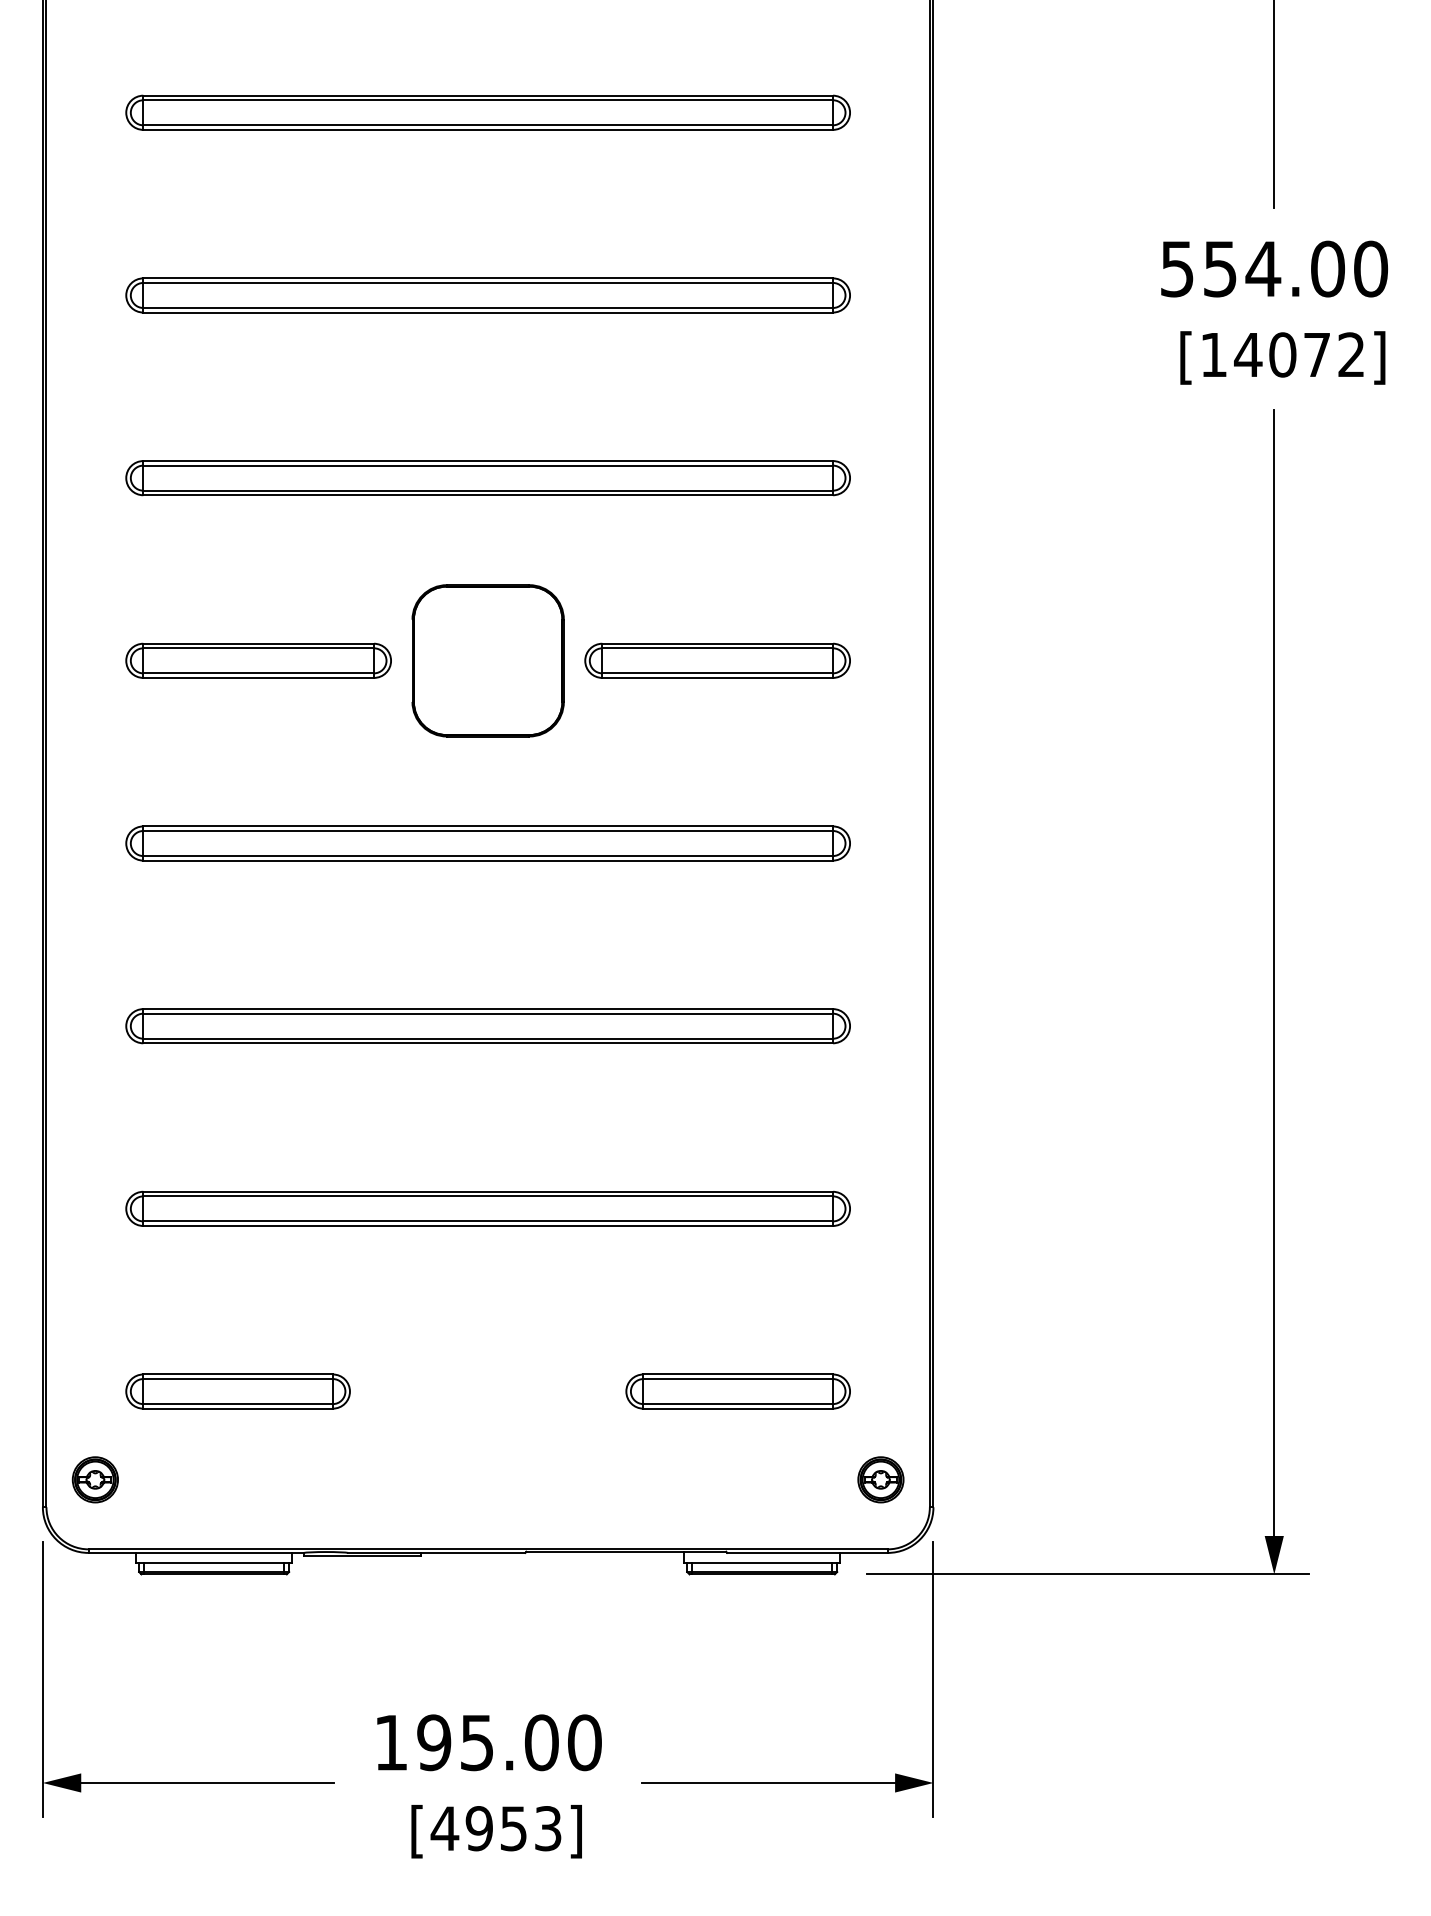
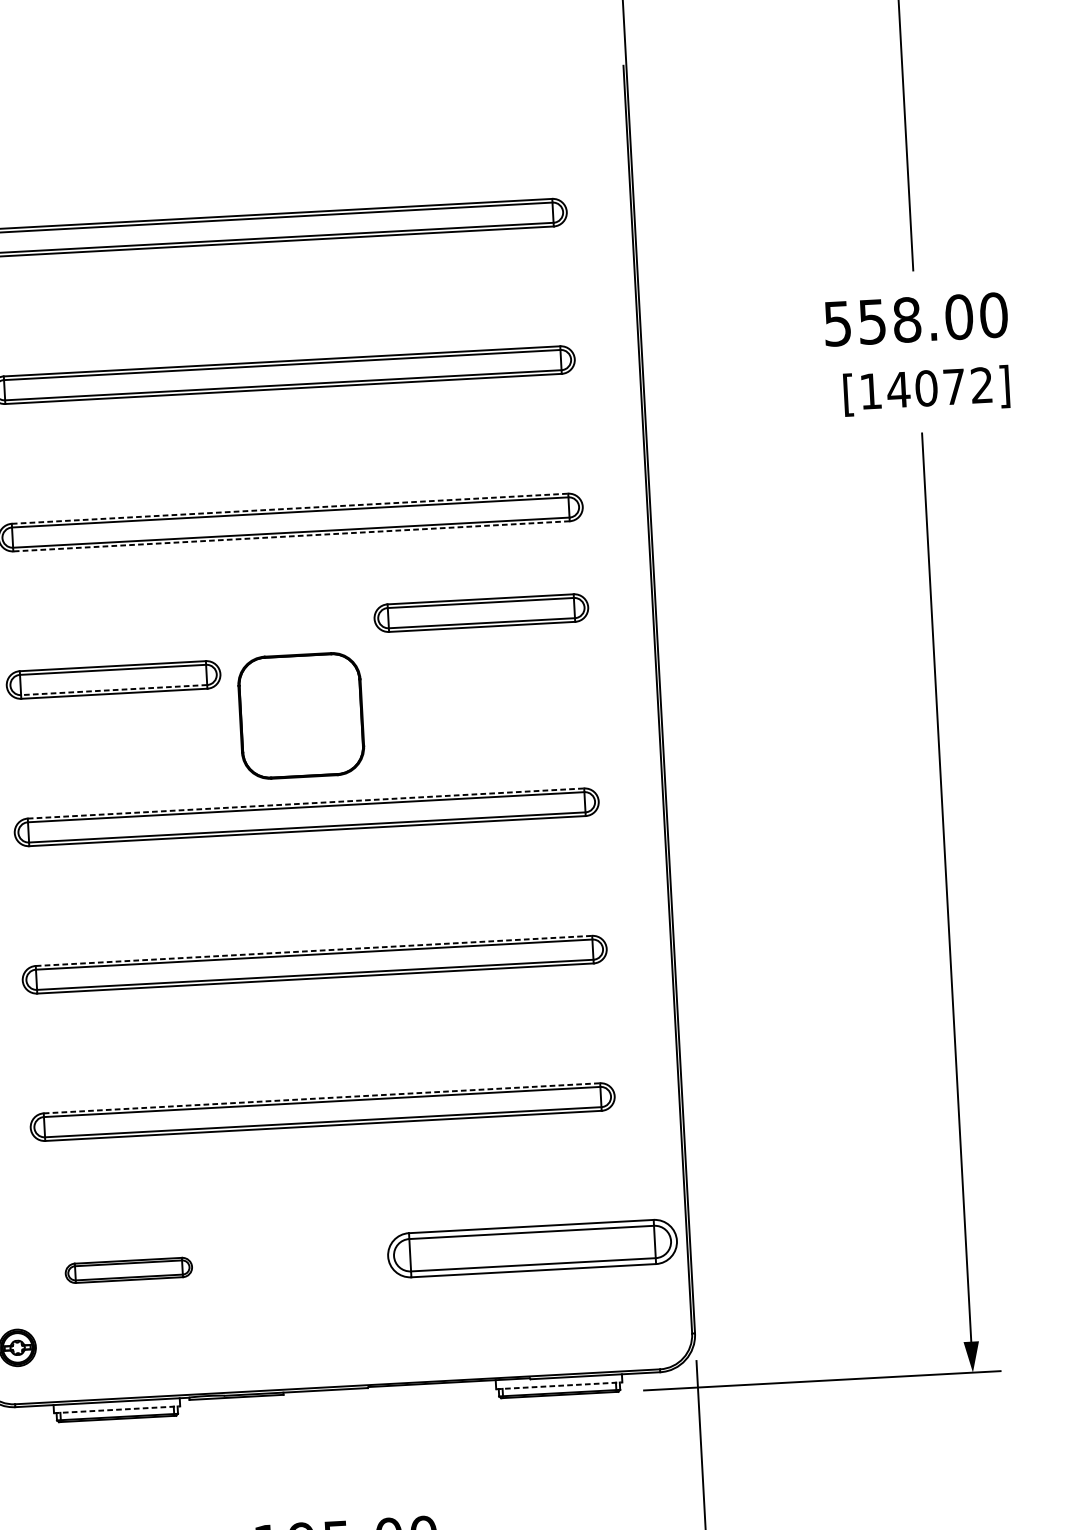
text: (1263, 268) -> (907, 319), 554.00 -> 558.00
line: (488, 461) -> (290, 509), solid -> dashed
line: (488, 495) -> (291, 536), solid -> dashed
part: (487, 660) -> (300, 715), moved
part: (717, 660) -> (481, 612), moved
line: (258, 673) -> (114, 690), solid -> dashed
line: (488, 826) -> (306, 803), solid -> dashed
line: (488, 1009) -> (314, 951), solid -> dashed
line: (488, 1191) -> (322, 1098), solid -> dashed
part: (237, 1391) -> (128, 1270), size x0.7
part: (737, 1391) -> (531, 1248), size x1.6
part: (880, 1479) -> (651, 1313), removed
line: (214, 1562) -> (117, 1409), solid -> dashed
line: (762, 1562) -> (559, 1385), solid -> dashed

